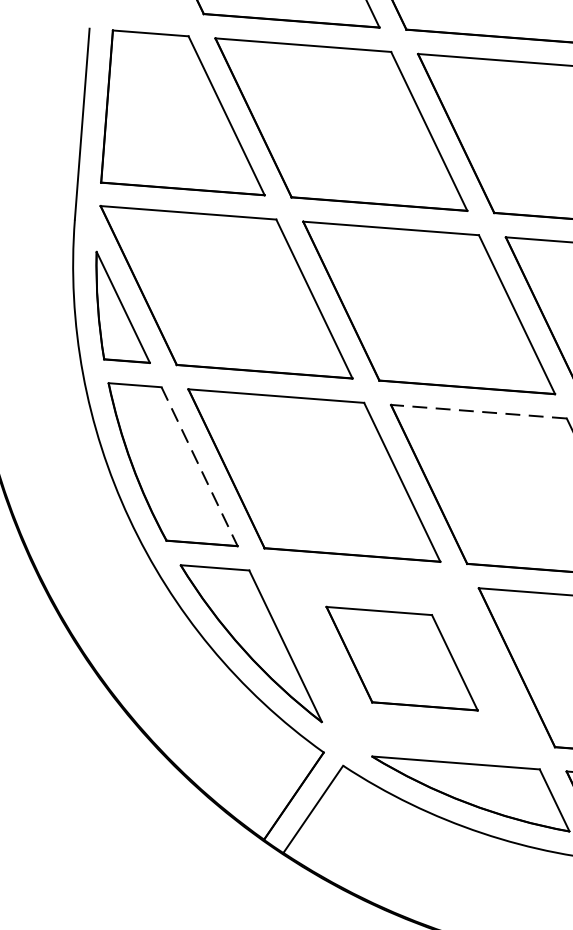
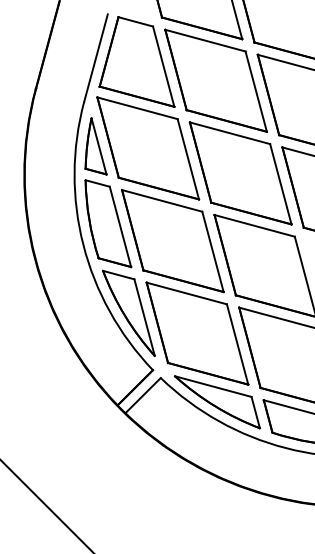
line: (478, 411) -> (254, 225), dashed -> solid
line: (199, 465) -> (120, 226), dashed -> solid
part: (402, 658) -> (197, 333), size x1.67

